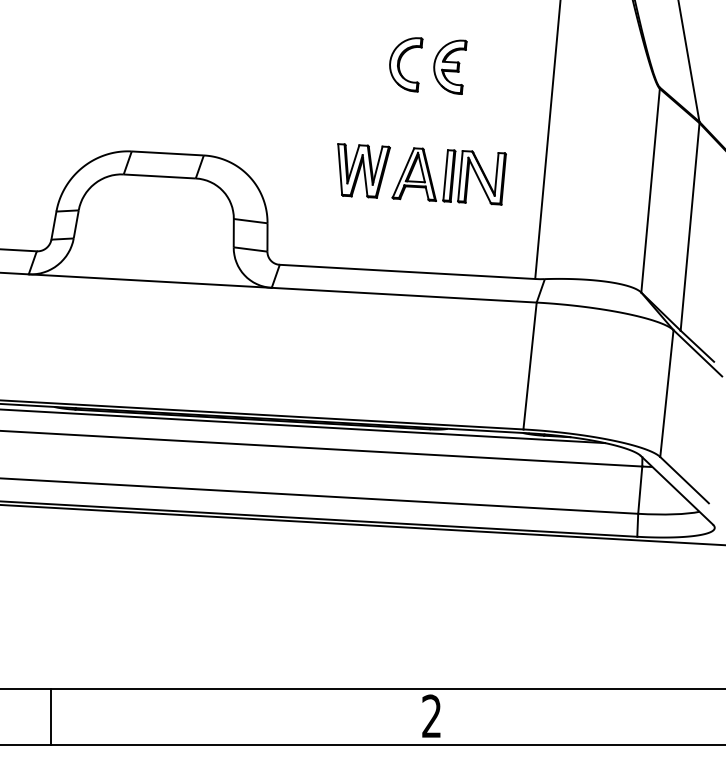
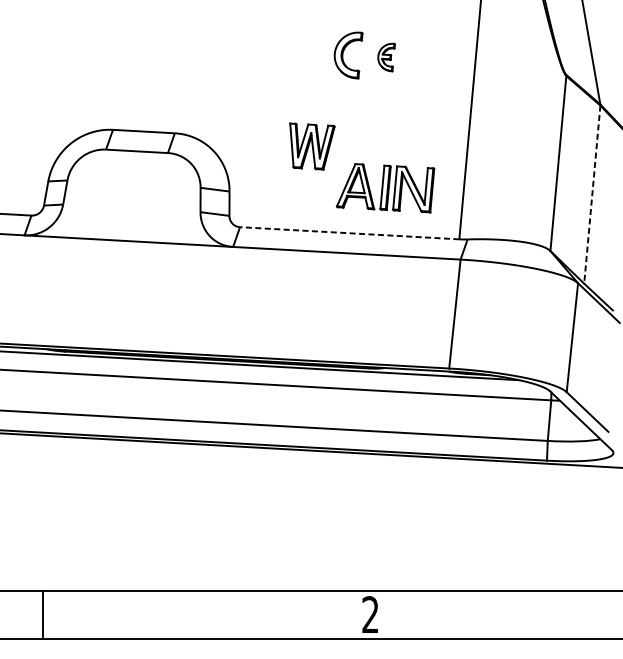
part: (450, 66) -> (386, 56), size x0.6
part: (448, 176) -> (384, 188), moved
line: (690, 227) -> (592, 195), solid -> dashed
line: (407, 271) -> (349, 232), solid -> dashed

